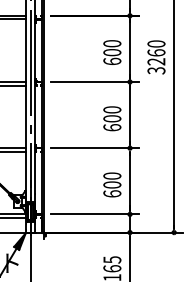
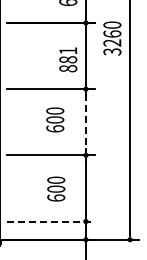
text: (112, 52) -> (68, 59), 600 -> 881
text: (156, 57) -> (112, 38), moved
line: (130, 115) -> (86, 122), solid -> dashed
text: (112, 118) -> (55, 119), moved
text: (112, 184) -> (56, 188), moved
line: (95, 214) -> (51, 221), solid -> dashed

